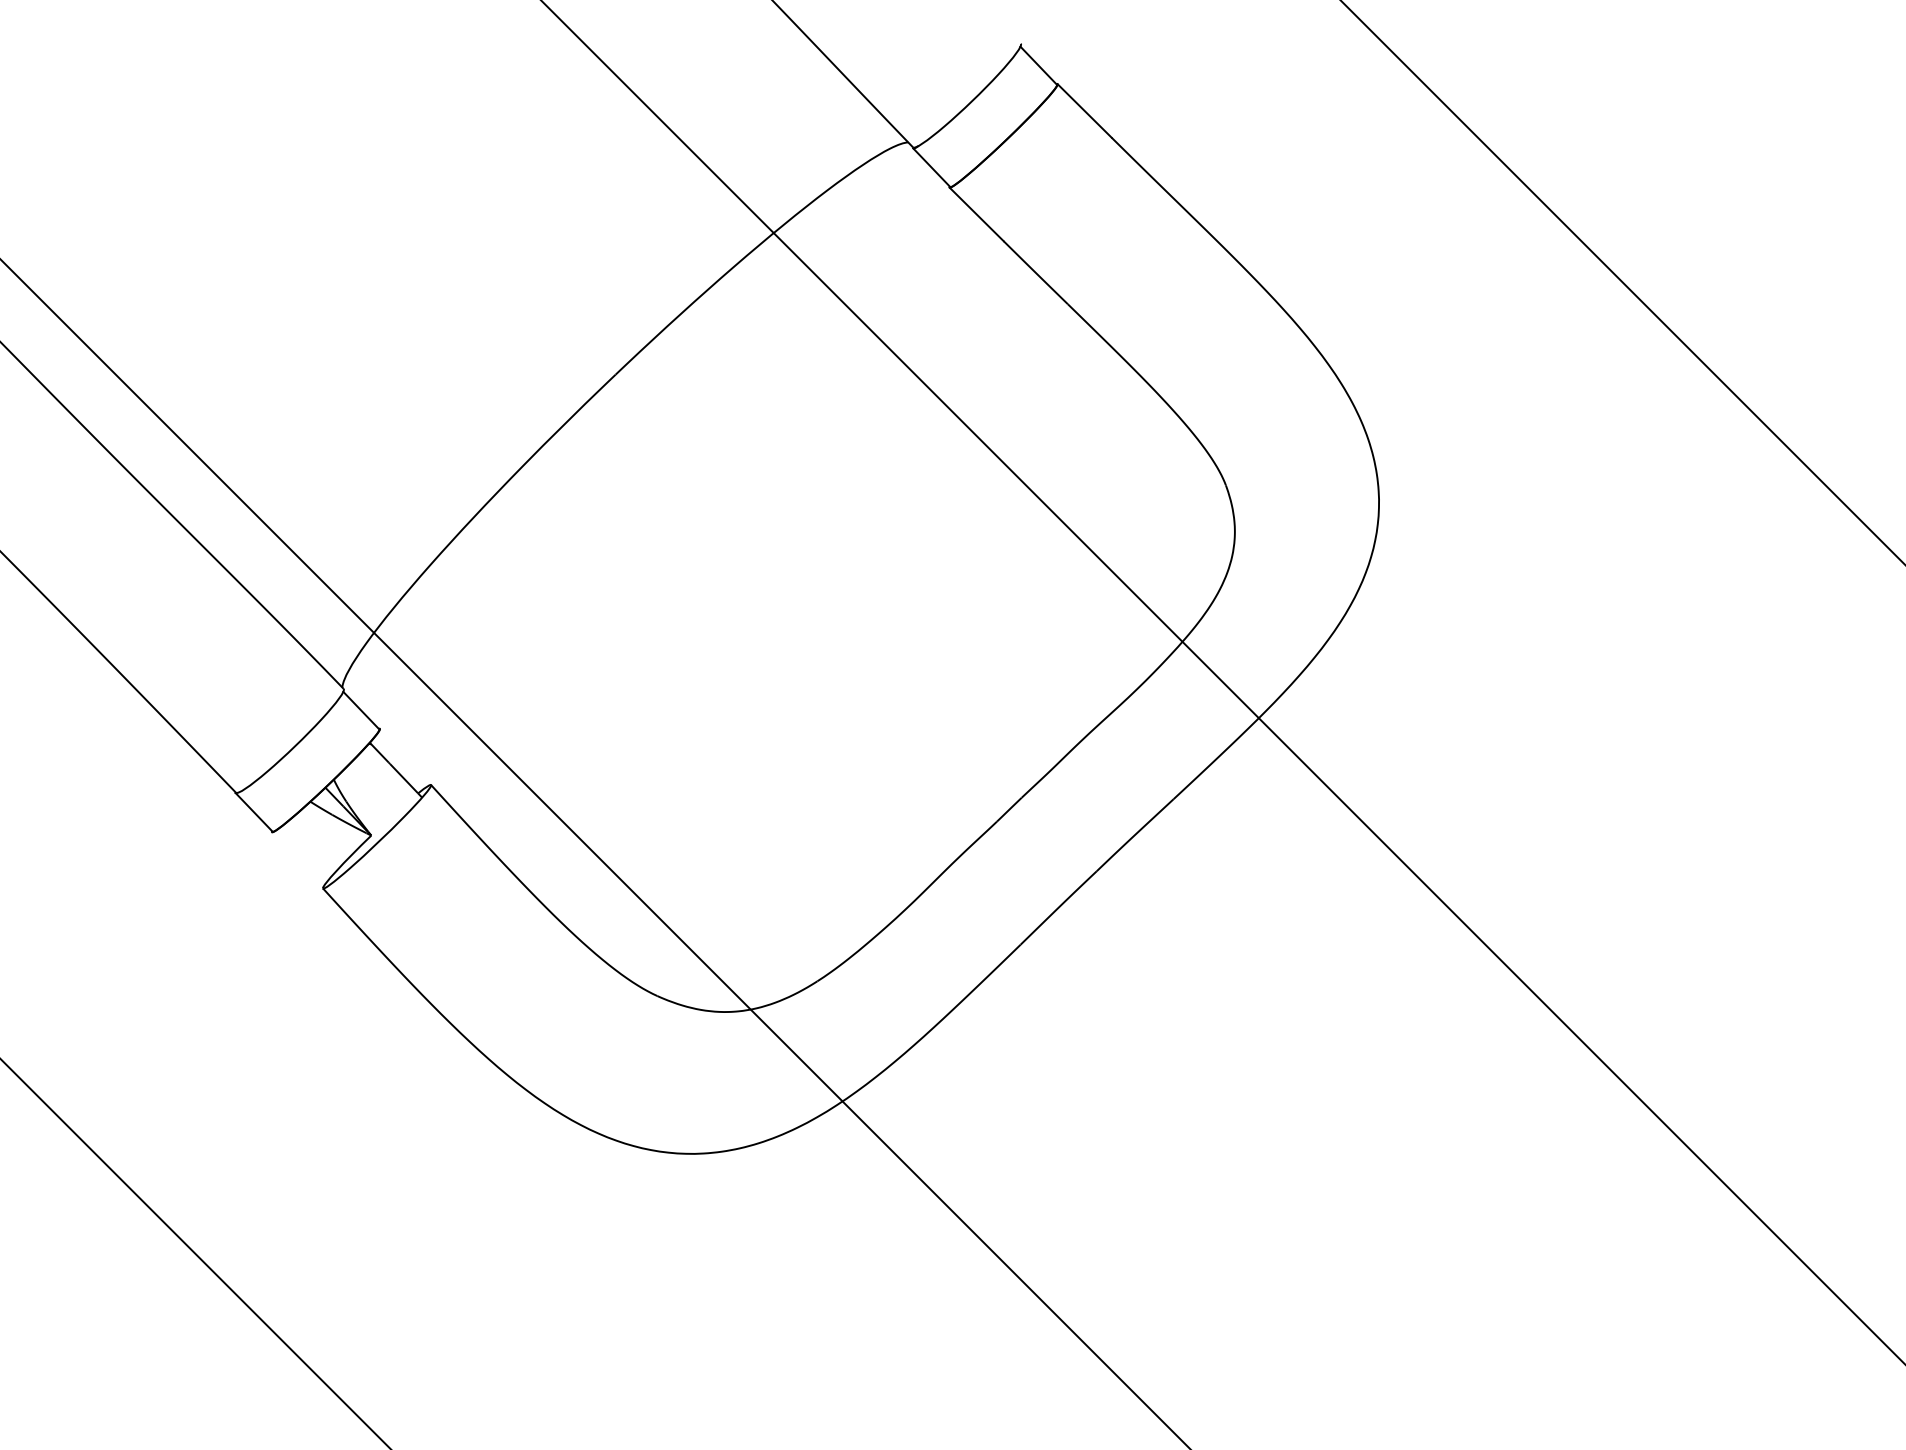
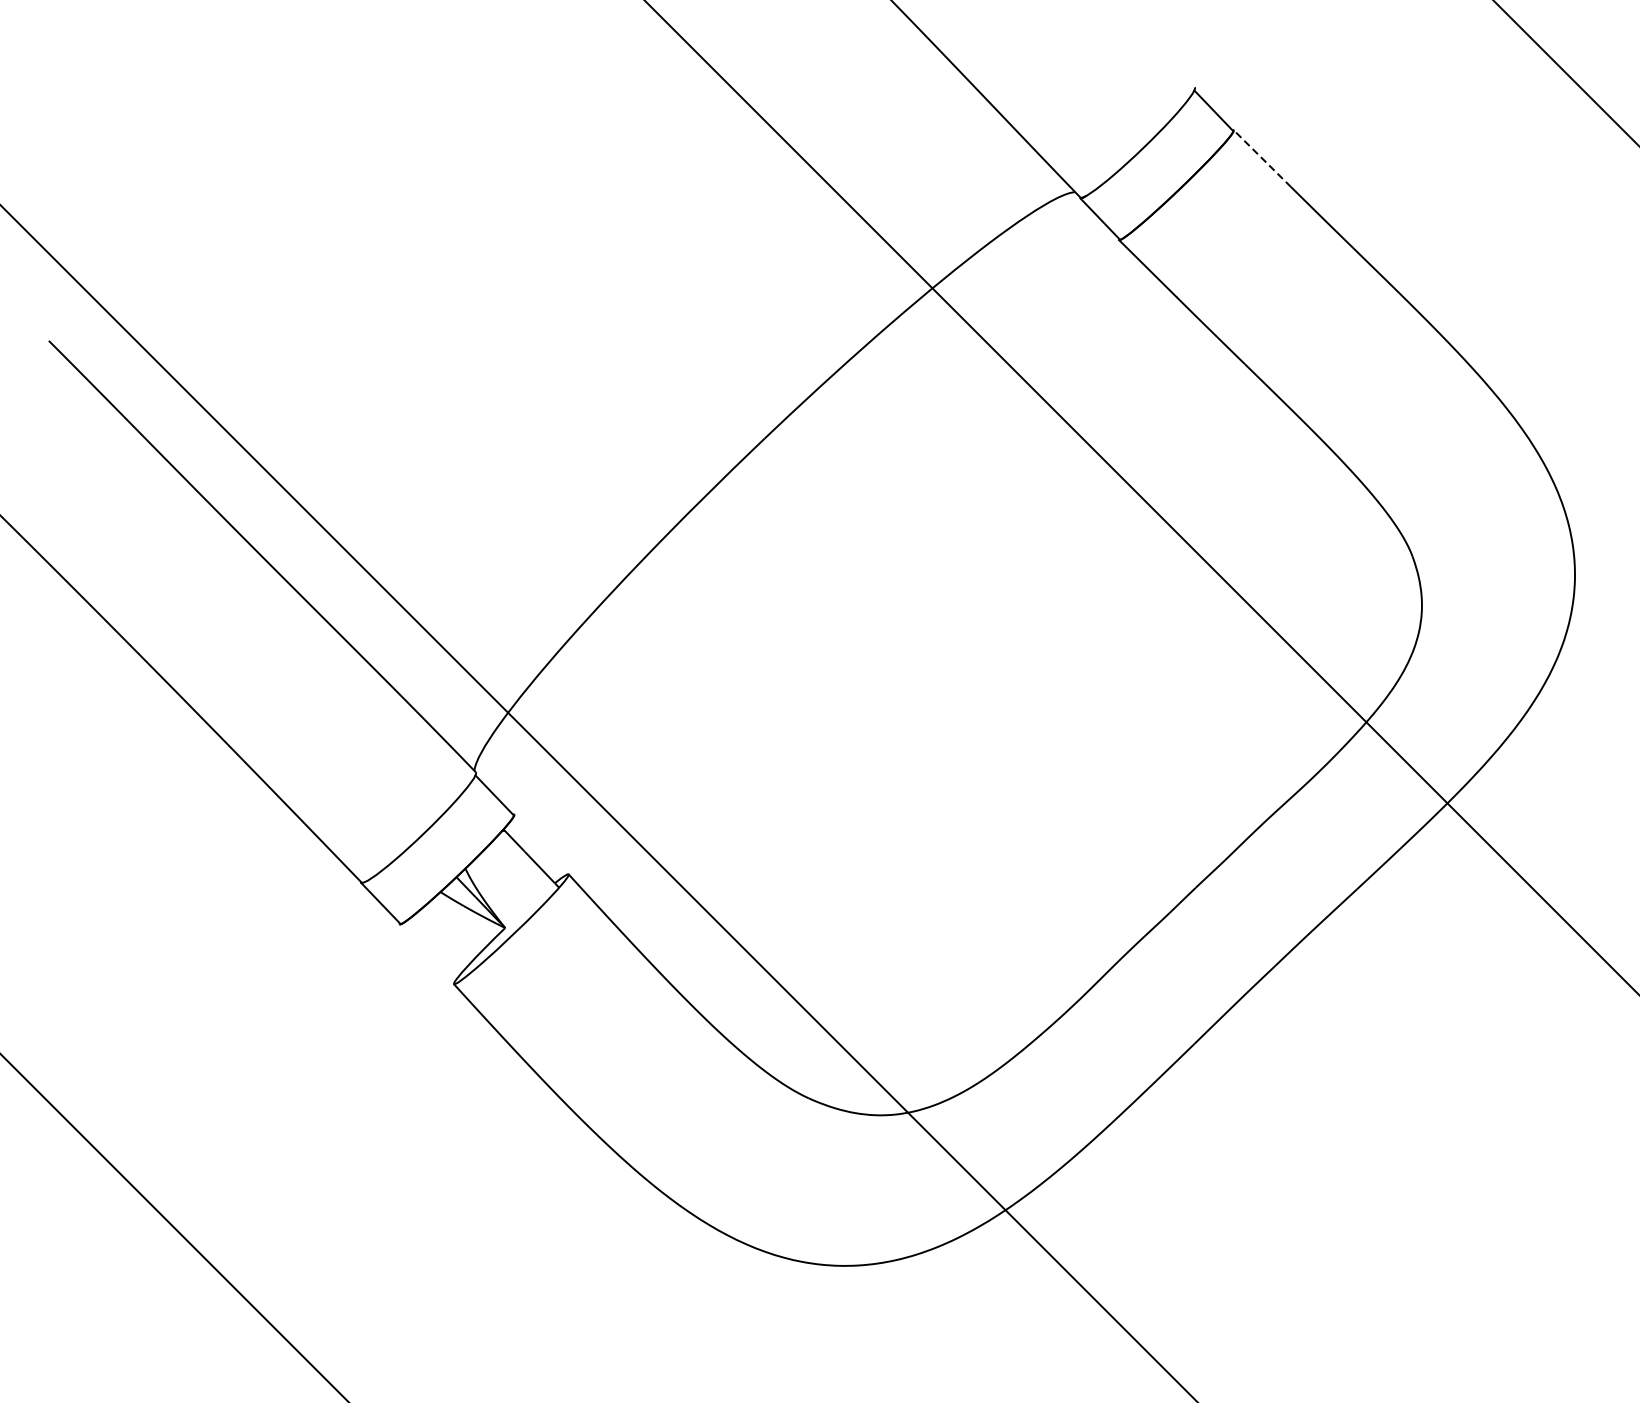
line: (1084, 110) -> (1262, 158), solid -> dashed

